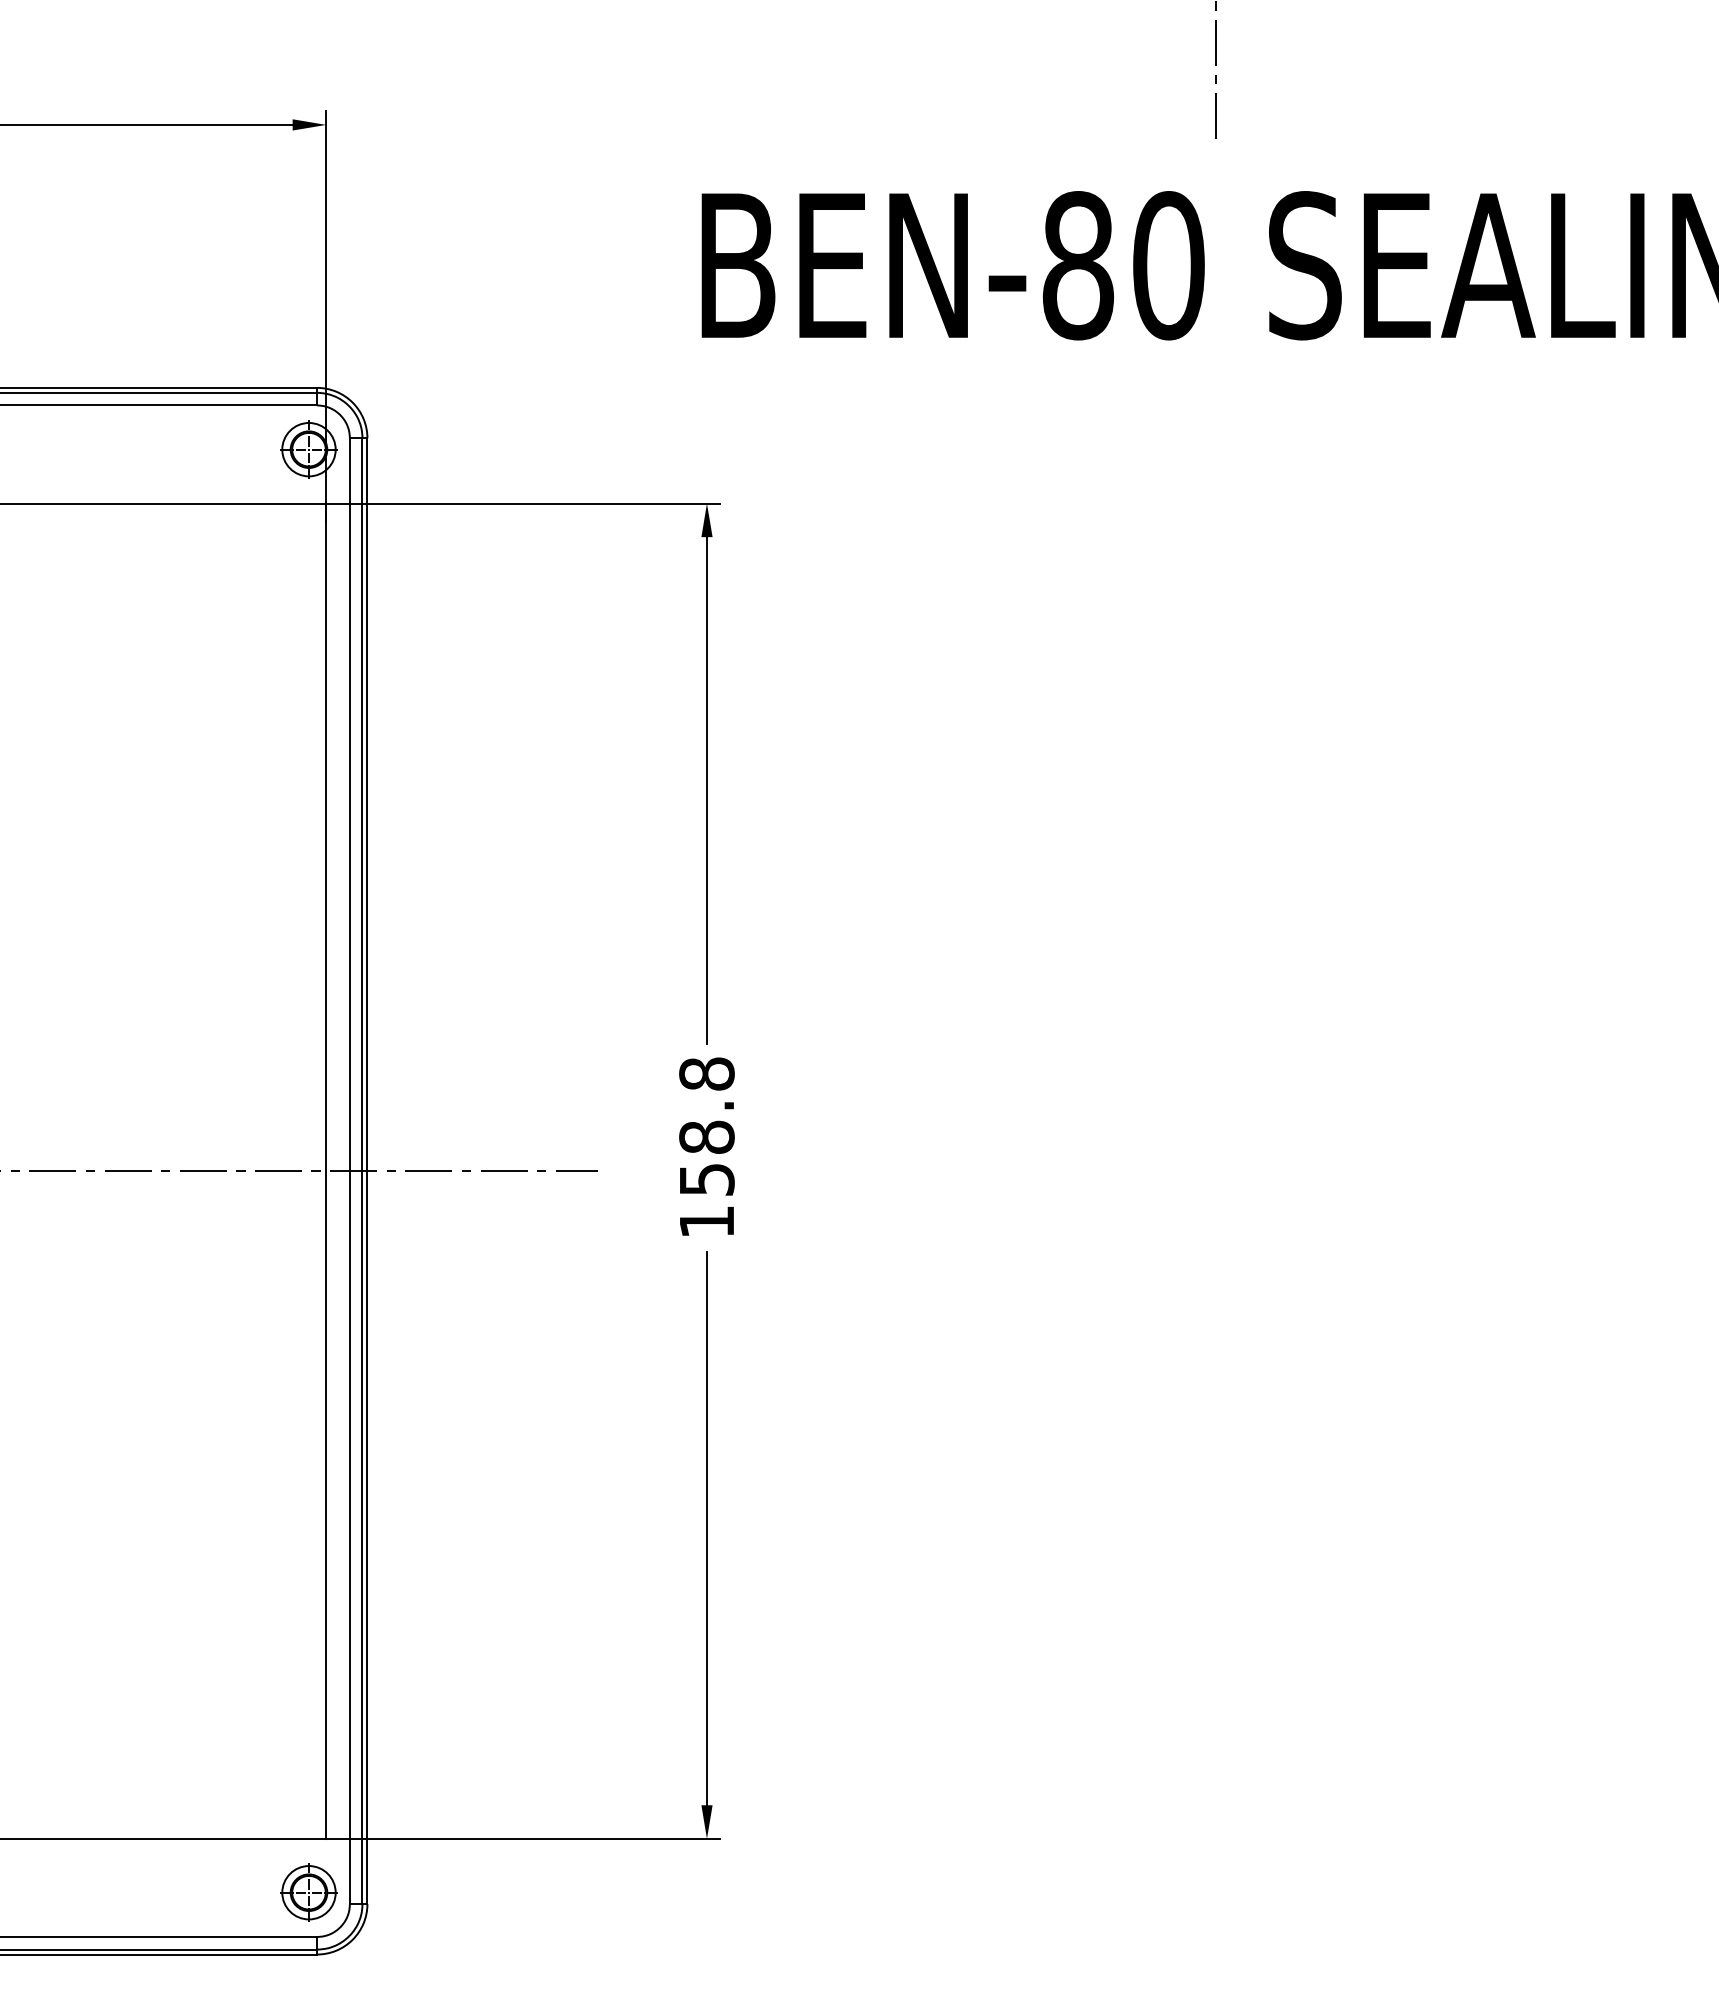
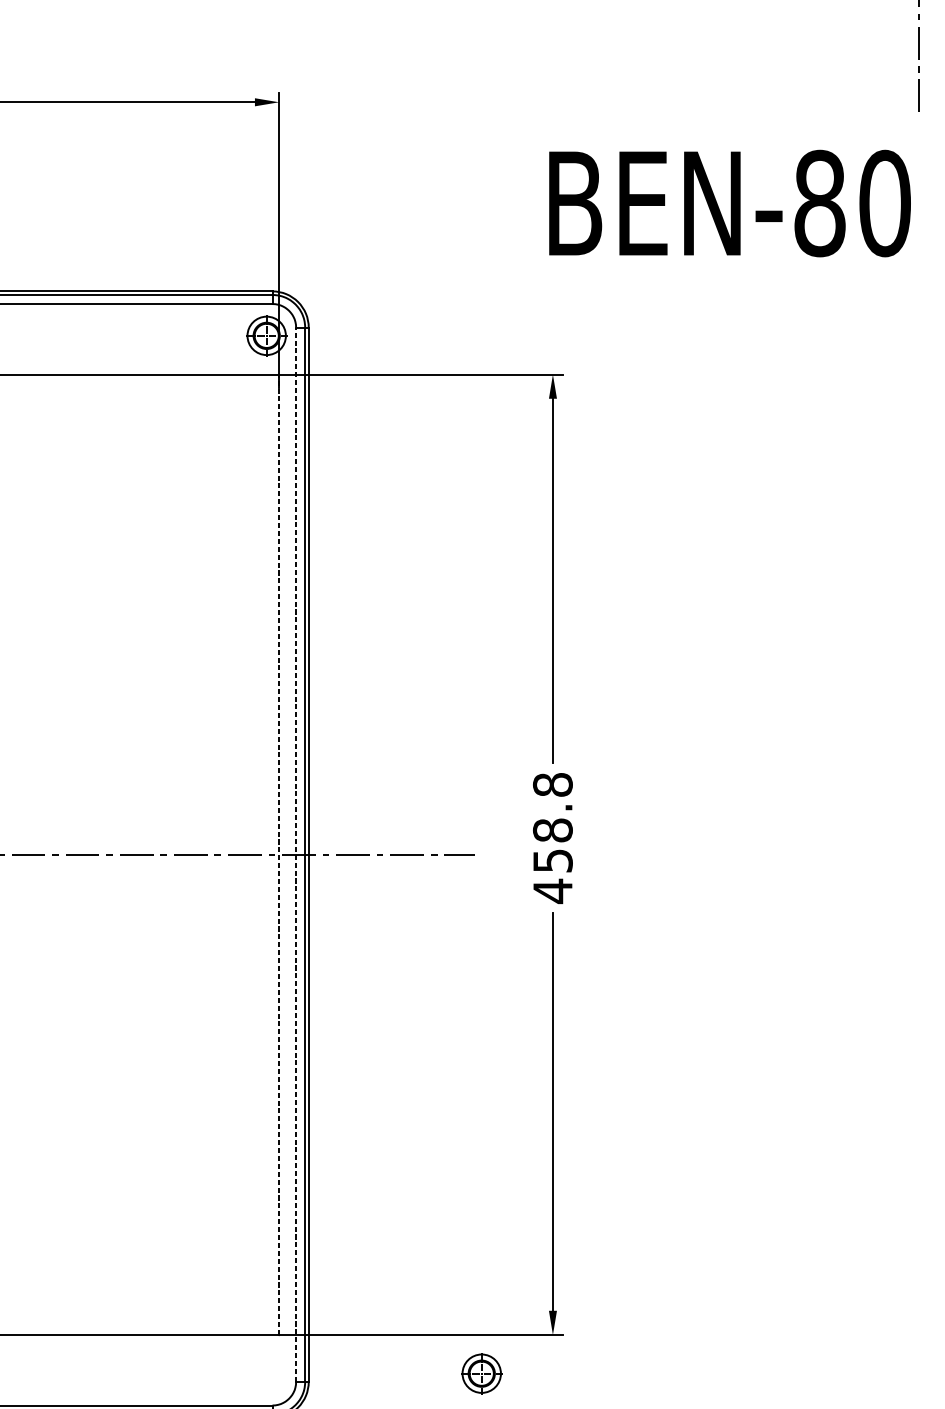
line: (326, 1171) -> (279, 854), solid -> dashed
line: (349, 1171) -> (295, 854), solid -> dashed
text: (706, 1221) -> (552, 890), 158.8 -> 458.8
part: (308, 1892) -> (481, 1373), moved

